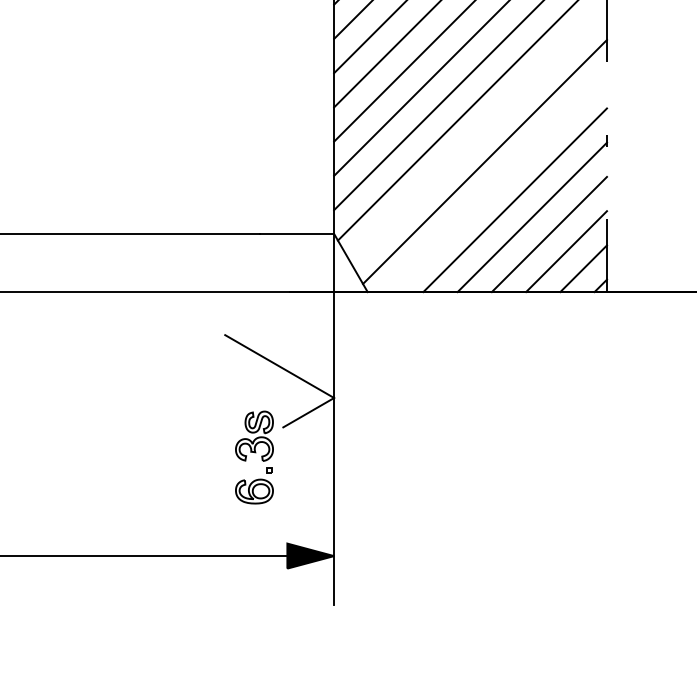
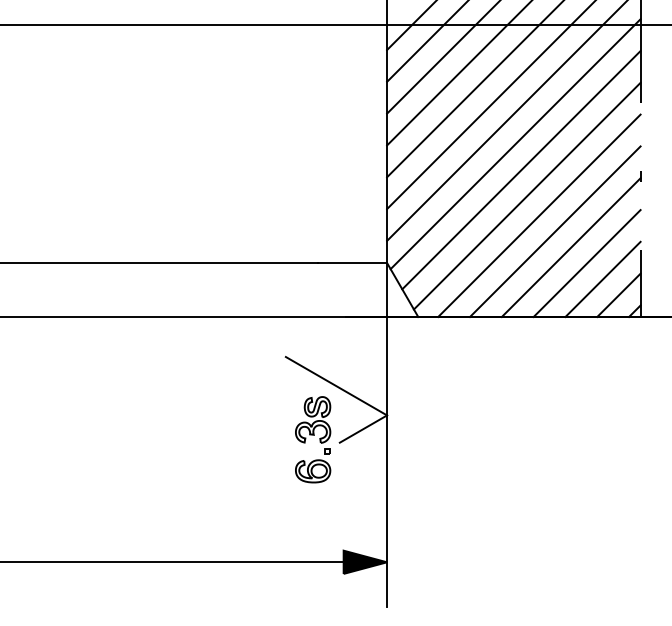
line: (478, 134) -> (521, 170), added
line: (498, 182) -> (539, 215), added
part: (254, 457) -> (313, 439), moved

